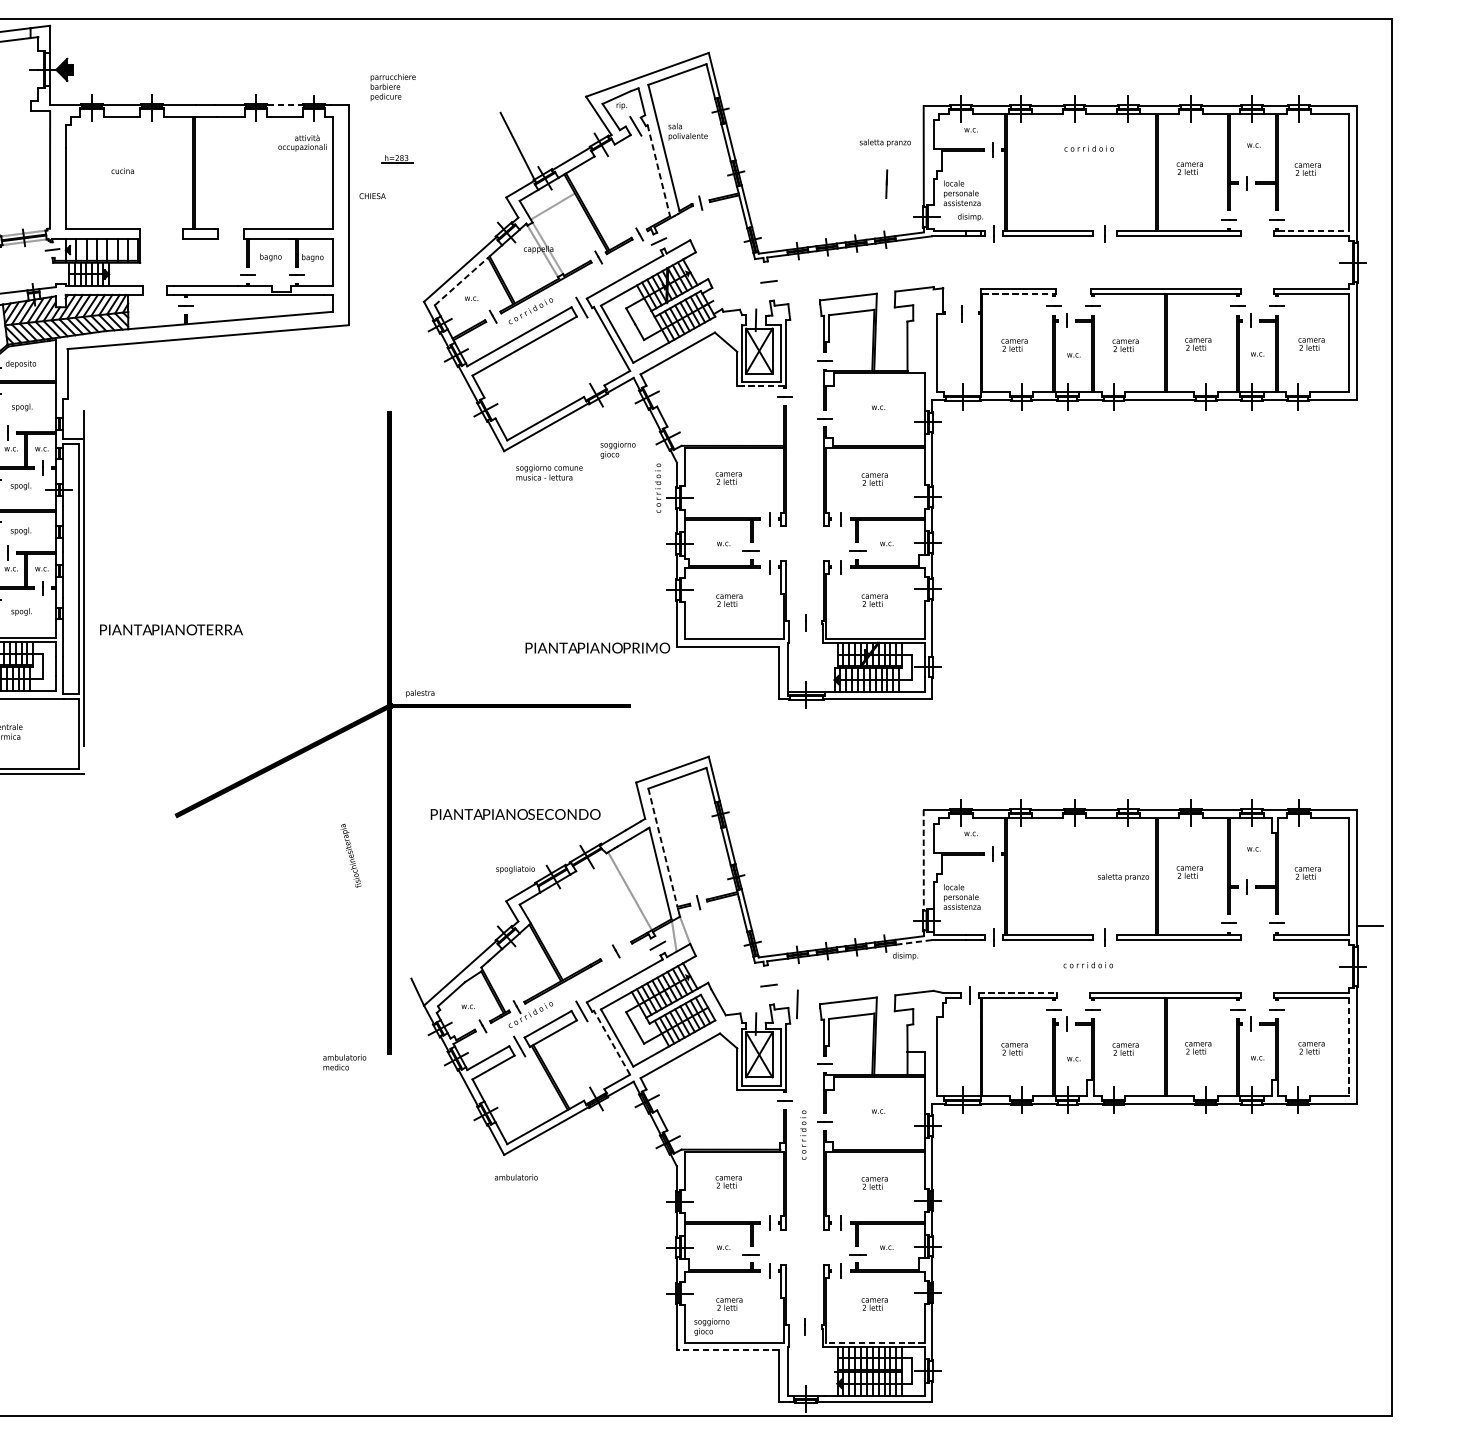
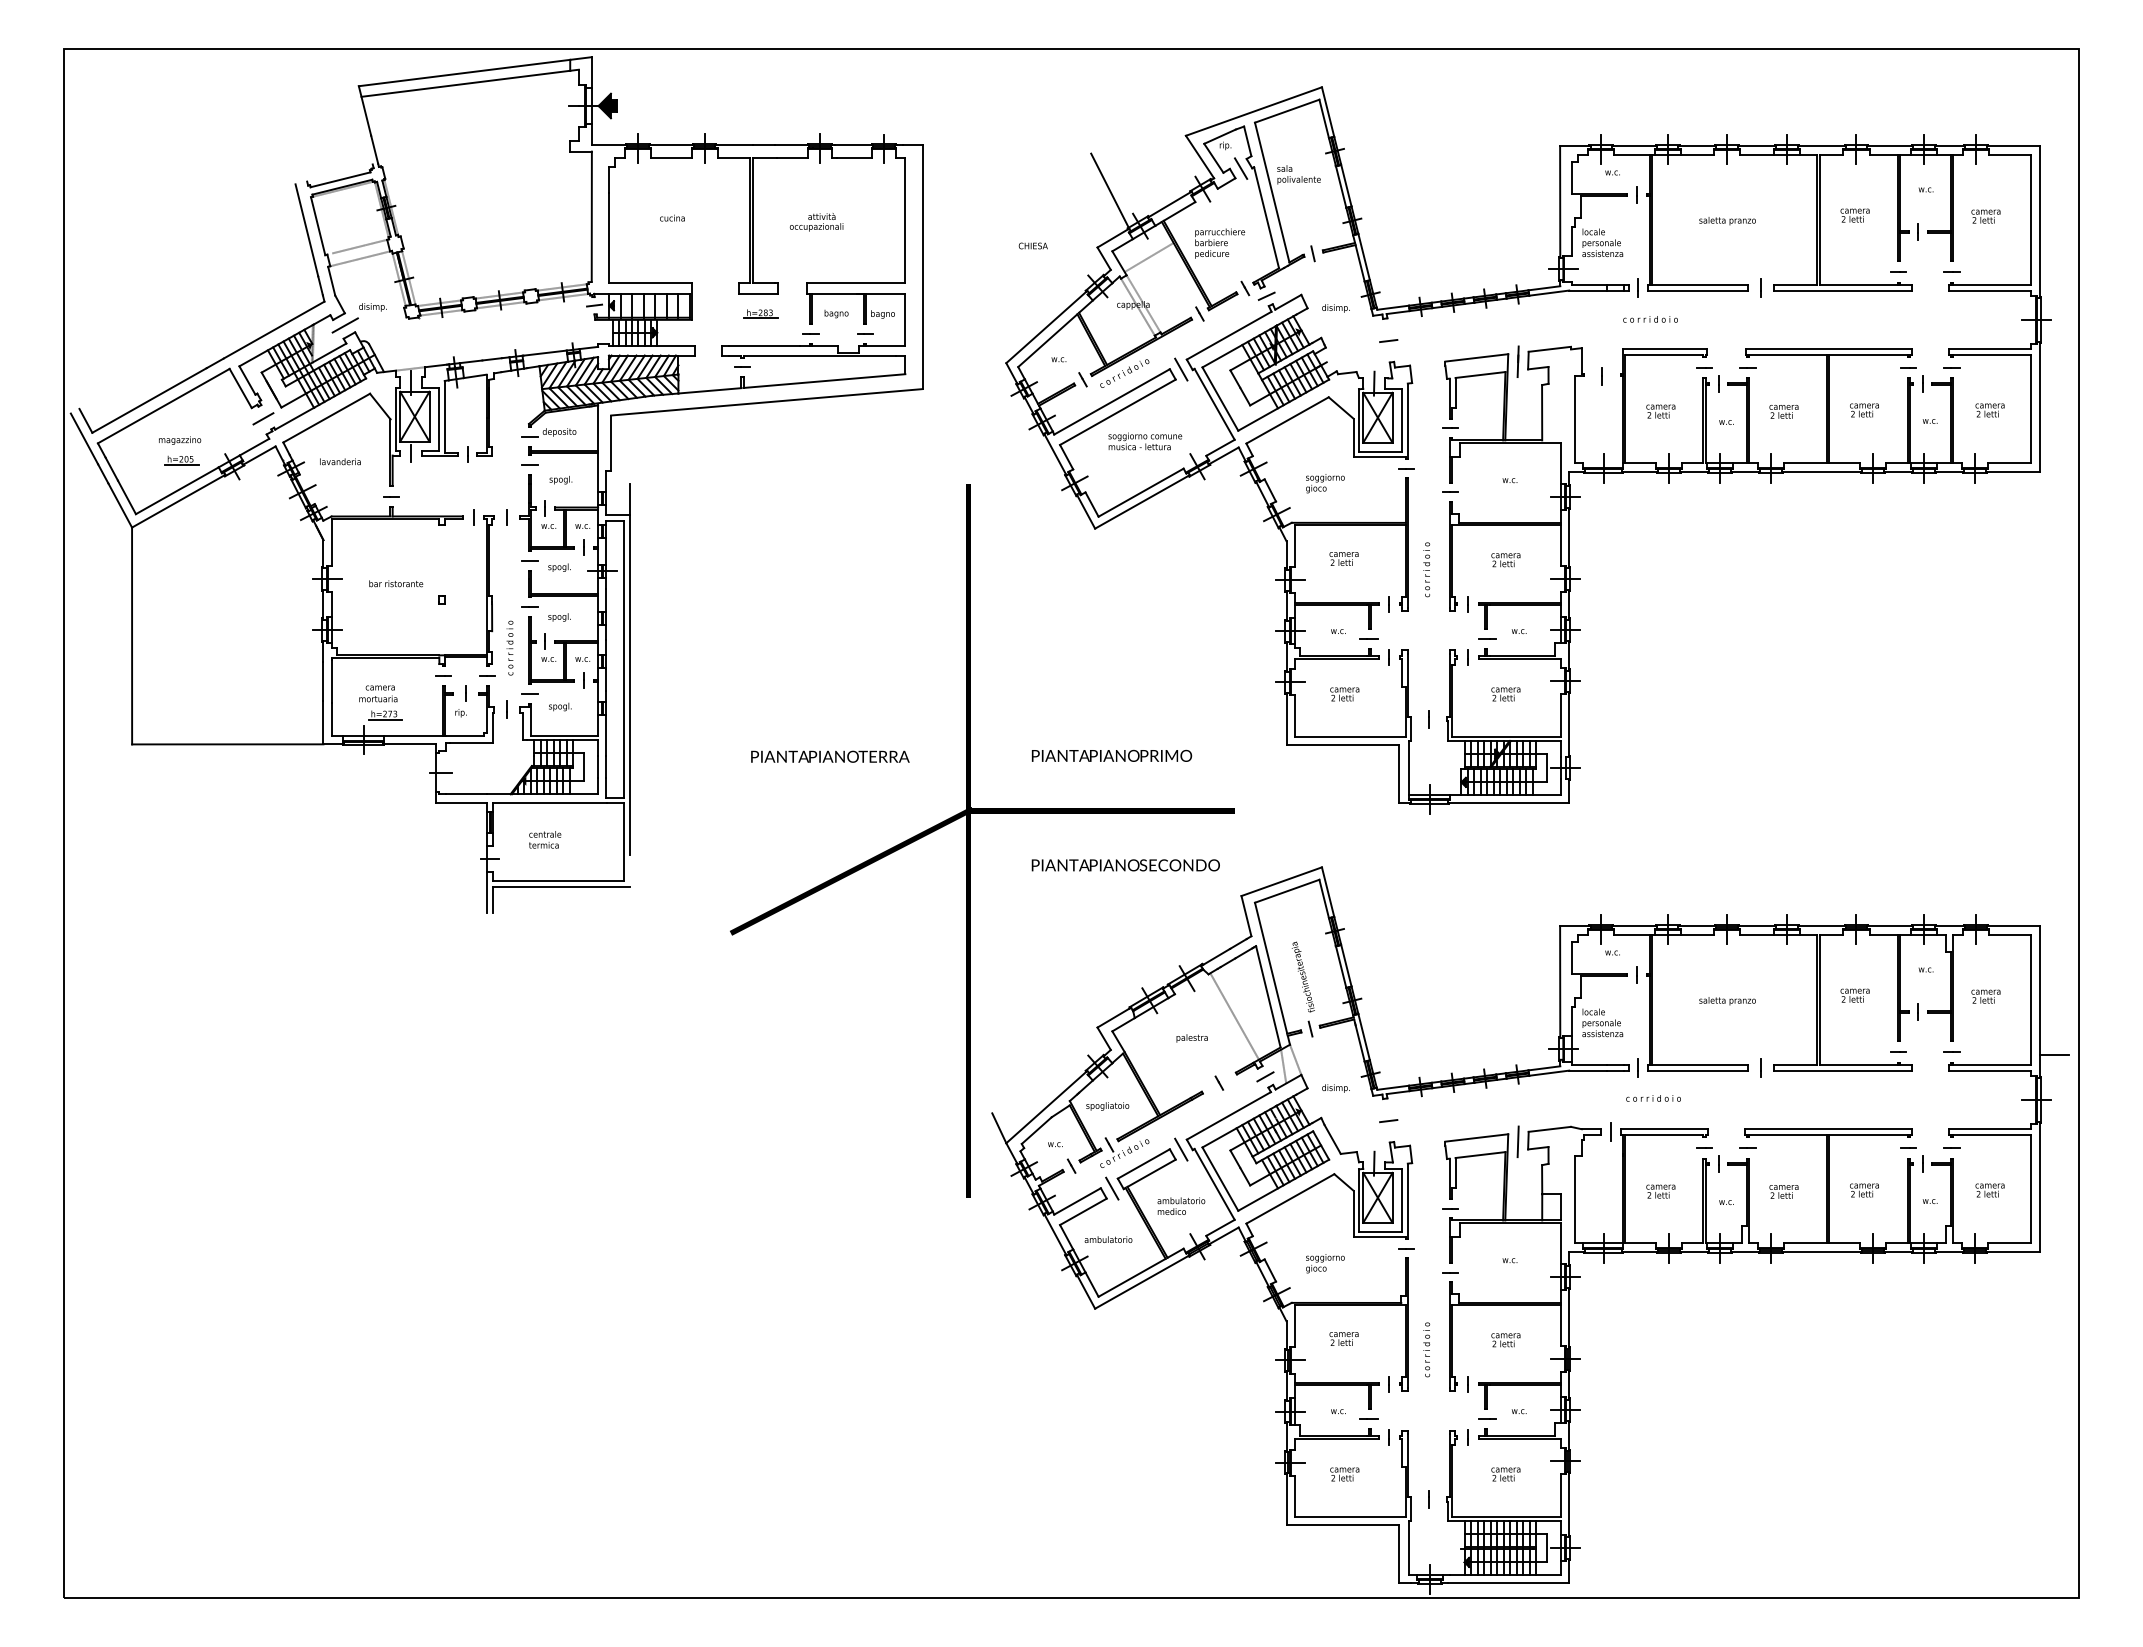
text: (393, 87) -> (1220, 243), moved
line: (286, 105) -> (853, 145), dashed -> solid
text: (302, 143) -> (816, 222), moved
text: (885, 143) -> (1727, 221), moved
text: (1089, 148) -> (1650, 319), moved
part: (397, 158) -> (760, 313), moved
line: (658, 171) -> (1266, 218), dashed -> solid
line: (886, 183) -> (1517, 361), moved
text: (371, 195) -> (1032, 245), moved
text: (970, 217) -> (1335, 308), moved
line: (1313, 231) -> (1992, 285), dashed -> solid
line: (461, 281) -> (1047, 340), dashed -> solid
line: (1017, 294) -> (1664, 354), dashed -> solid
line: (760, 386) -> (1379, 456), dashed -> solid
text: (618, 450) -> (1325, 483), moved
text: (549, 472) -> (1145, 441), moved
text: (657, 487) -> (1426, 569), moved
text: (171, 629) -> (830, 756), moved
text: (597, 647) -> (1111, 755), moved
text: (419, 693) -> (1191, 1038), moved
text: (515, 814) -> (1125, 865), moved
line: (663, 847) -> (1271, 968), dashed -> solid
text: (350, 855) -> (1302, 976), moved
line: (924, 860) -> (1560, 982), dashed -> solid
text: (515, 869) -> (1107, 1106), moved
text: (1123, 877) -> (1727, 1001), moved
line: (913, 942) -> (1548, 1073), dashed -> solid
text: (905, 956) -> (1335, 1088), moved
text: (1088, 965) -> (1653, 1098), moved
line: (1017, 993) -> (1664, 1129), dashed -> solid
line: (796, 1004) -> (1517, 1141), moved
line: (611, 1042) -> (1214, 1184), dashed -> solid
line: (1348, 1047) -> (2031, 1189), dashed -> solid
text: (344, 1061) -> (1181, 1205), moved
text: (803, 1134) -> (1426, 1349), moved
text: (516, 1177) -> (1108, 1239), moved
text: (712, 1327) -> (1325, 1263), moved
line: (875, 1342) -> (1506, 1516), dashed -> solid
line: (727, 1350) -> (1342, 1525), dashed -> solid

